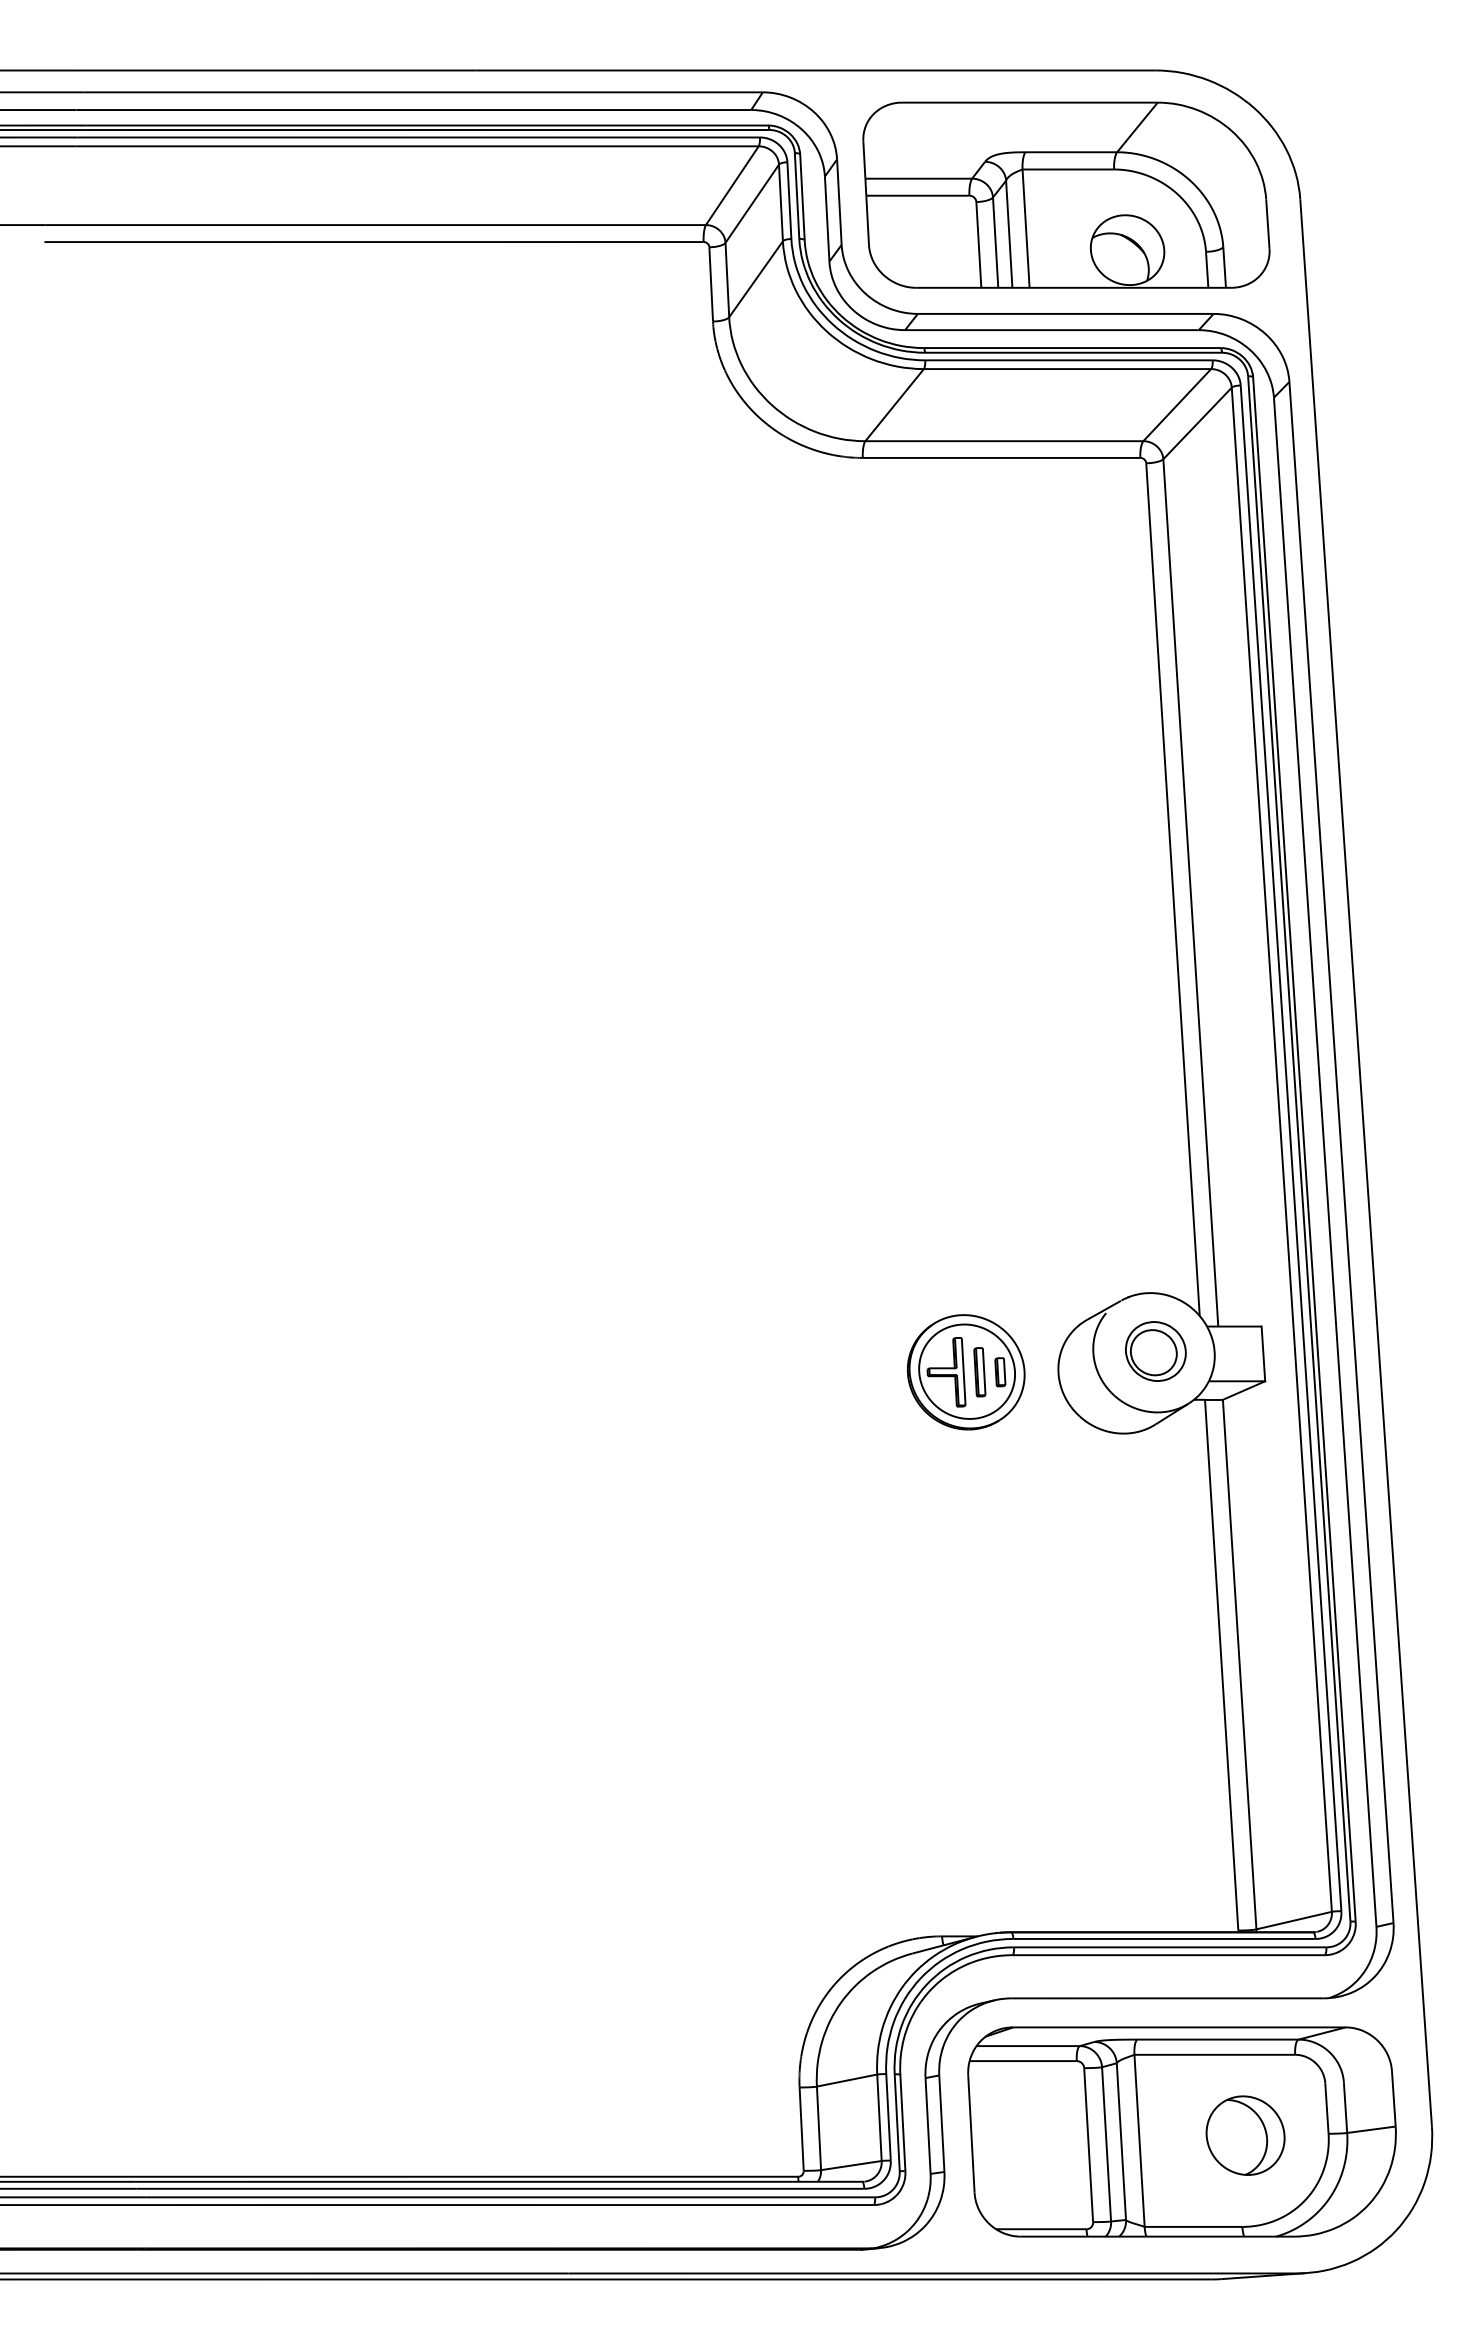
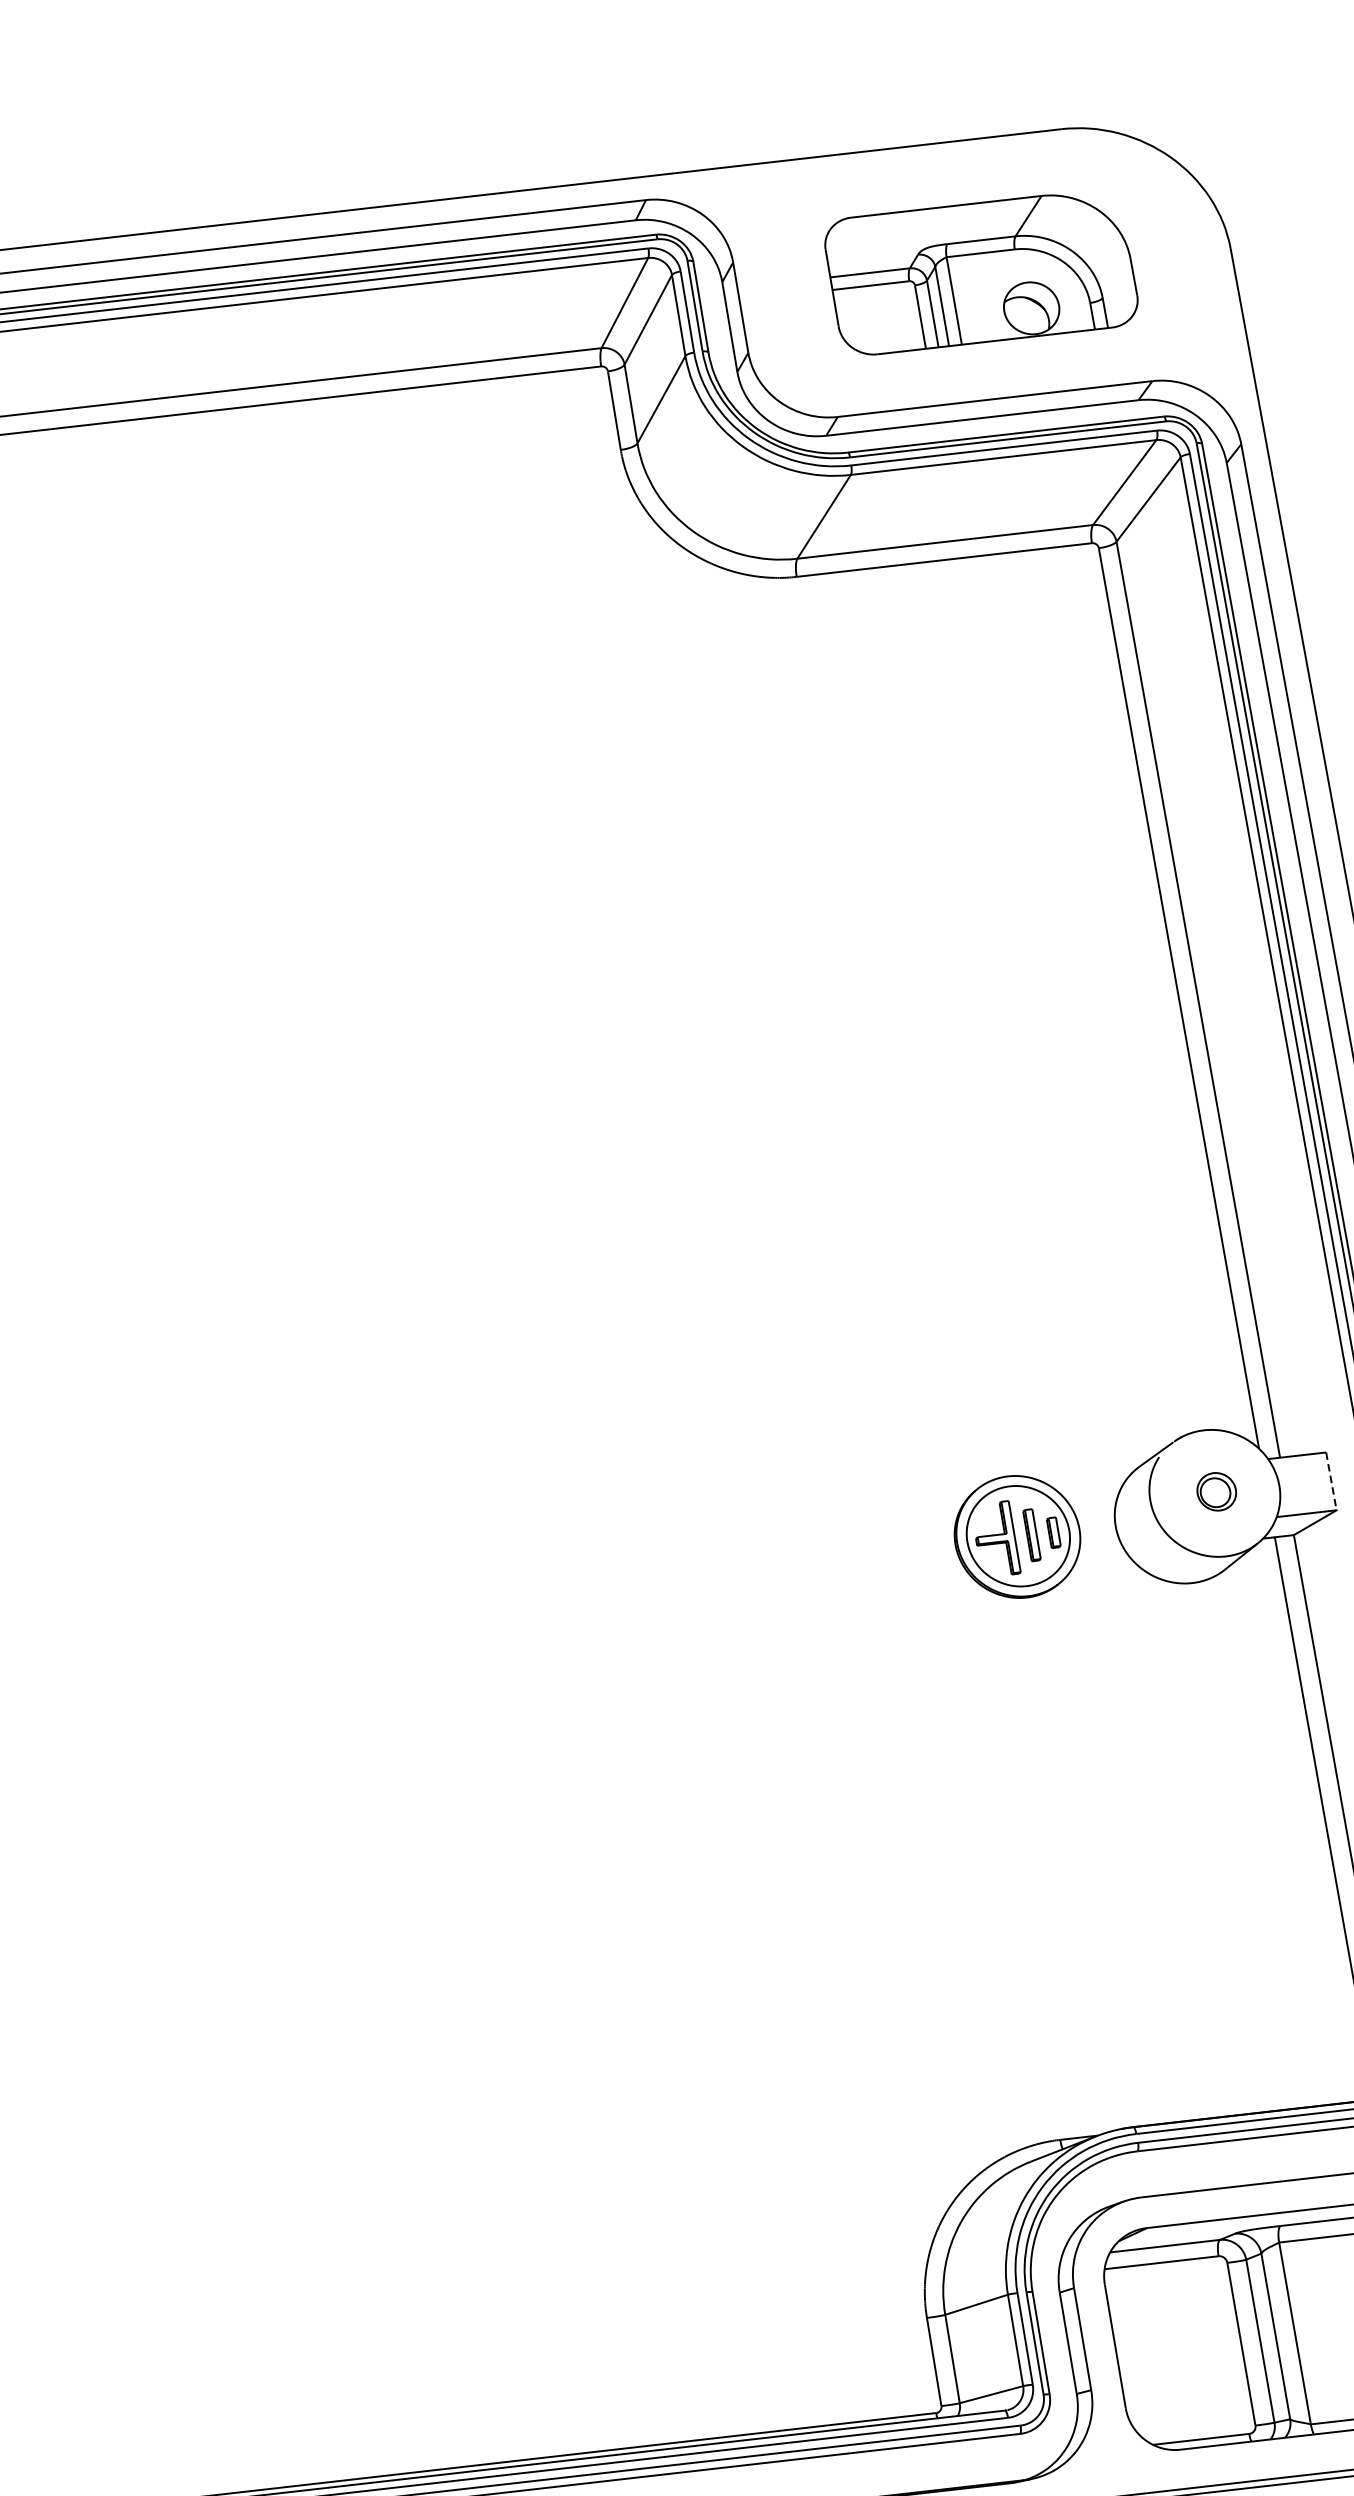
part: (1066, 194) -> (981, 271), size x0.7
part: (1155, 1351) -> (1216, 1491), size x0.6
line: (1263, 1354) -> (1331, 1481), solid -> dashed

